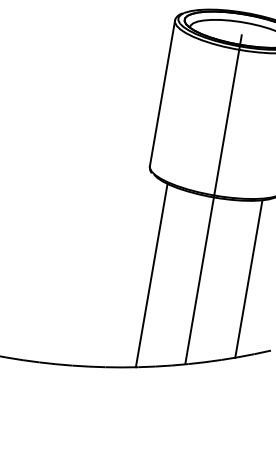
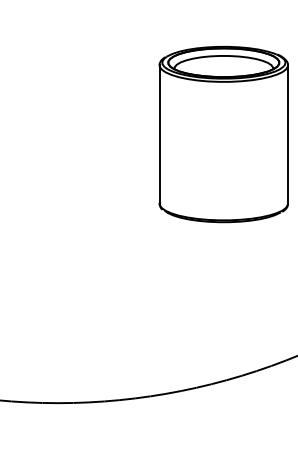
line: (213, 198) -> (223, 223), removed
line: (151, 275) -> (178, 304), removed
line: (248, 278) -> (268, 291), removed

